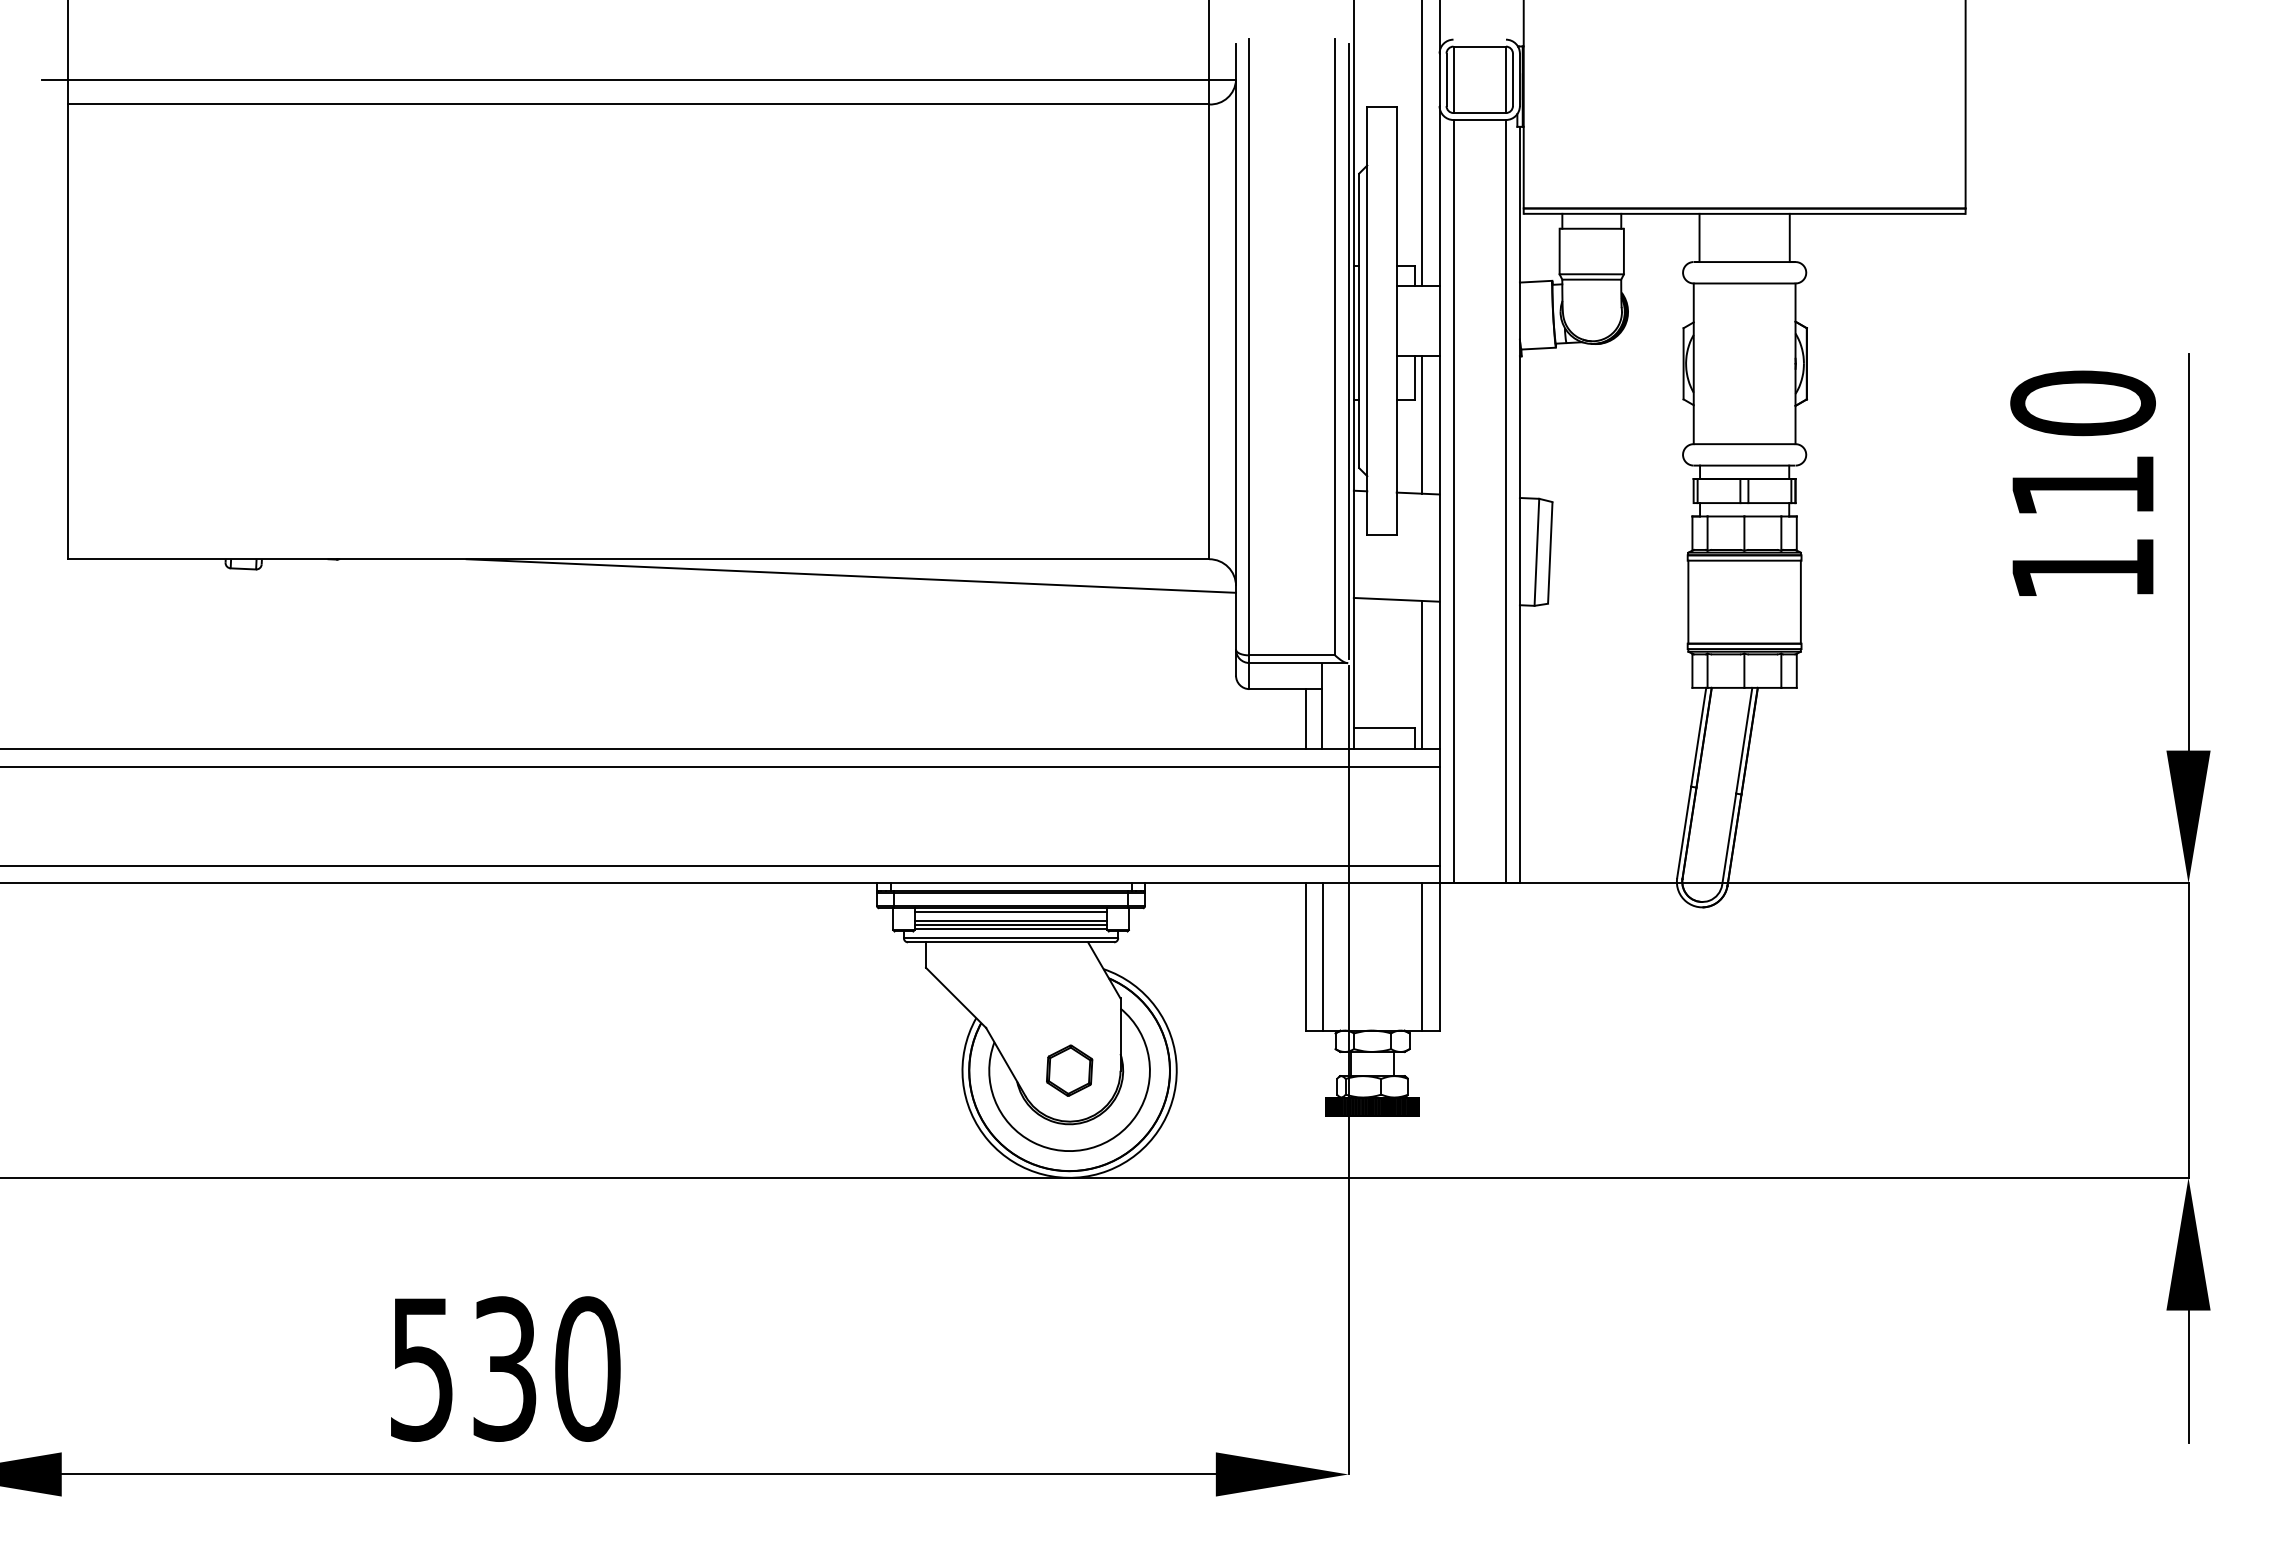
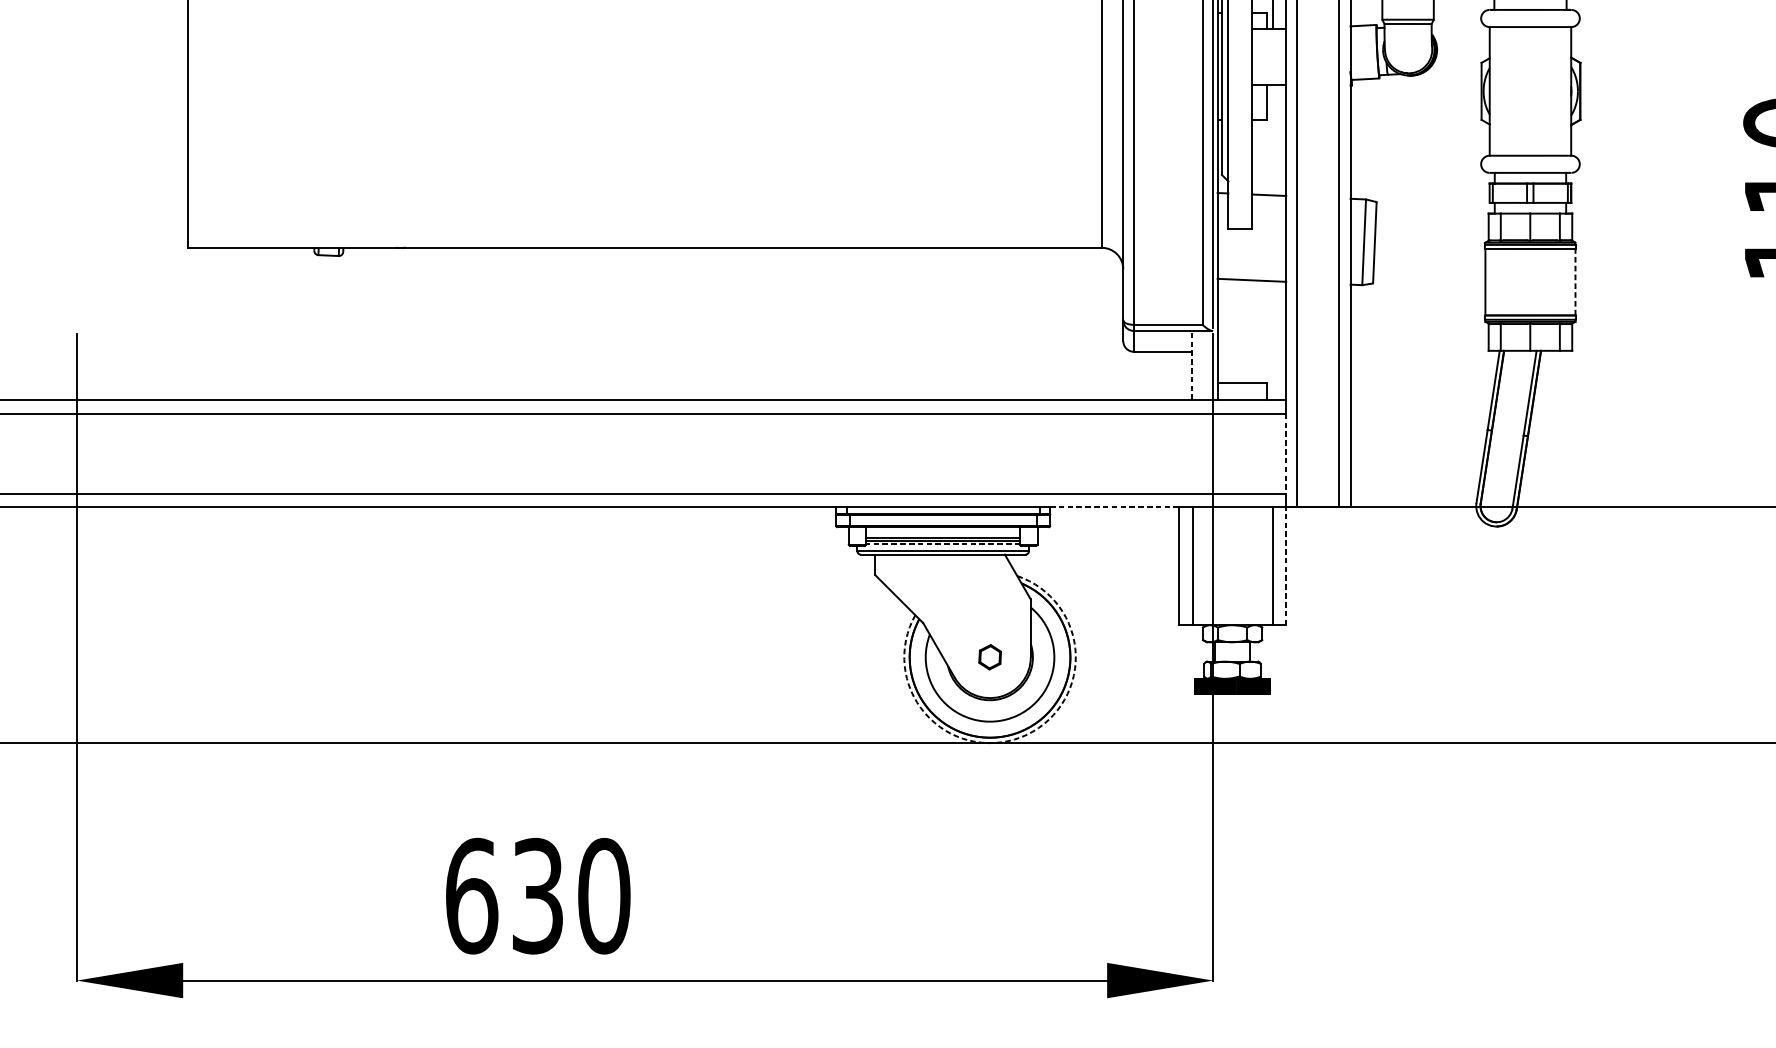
line: (1422, 424) -> (1272, 139), removed
line: (851, 575) -> (815, 260), removed
line: (1800, 602) -> (1575, 282), solid -> dashed
line: (1422, 674) -> (1272, 340), removed
line: (1321, 706) -> (1191, 365), solid -> dashed
line: (1305, 719) -> (1178, 376), removed
line: (1439, 816) -> (1286, 453), solid -> dashed
line: (1224, 883) -> (1114, 507), solid -> dashed
line: (1010, 912) -> (942, 530), removed
line: (1010, 929) -> (942, 544), solid -> dashed
line: (1439, 956) -> (1286, 565), solid -> dashed
part: (1069, 1070) -> (989, 657), size x0.6
arc: (1108, 1170) -> (1021, 737), solid -> dashed
text: (422, 1368) -> (471, 895), 530 -> 630

